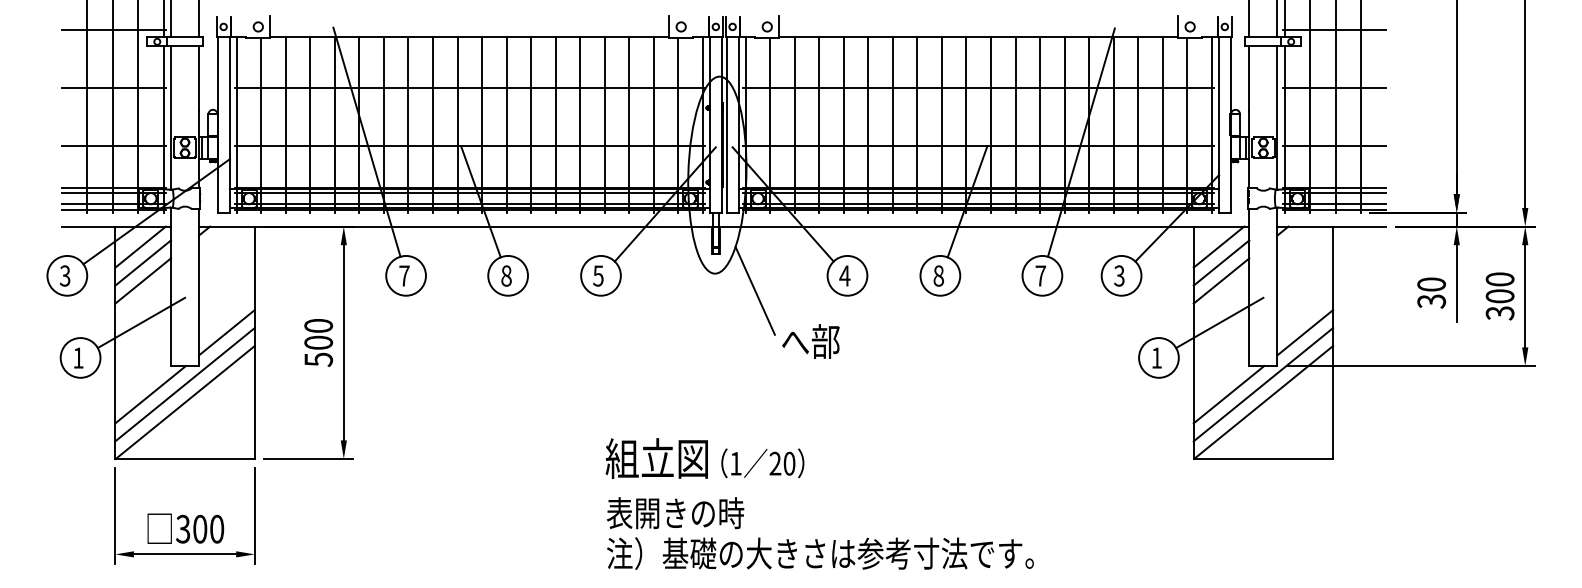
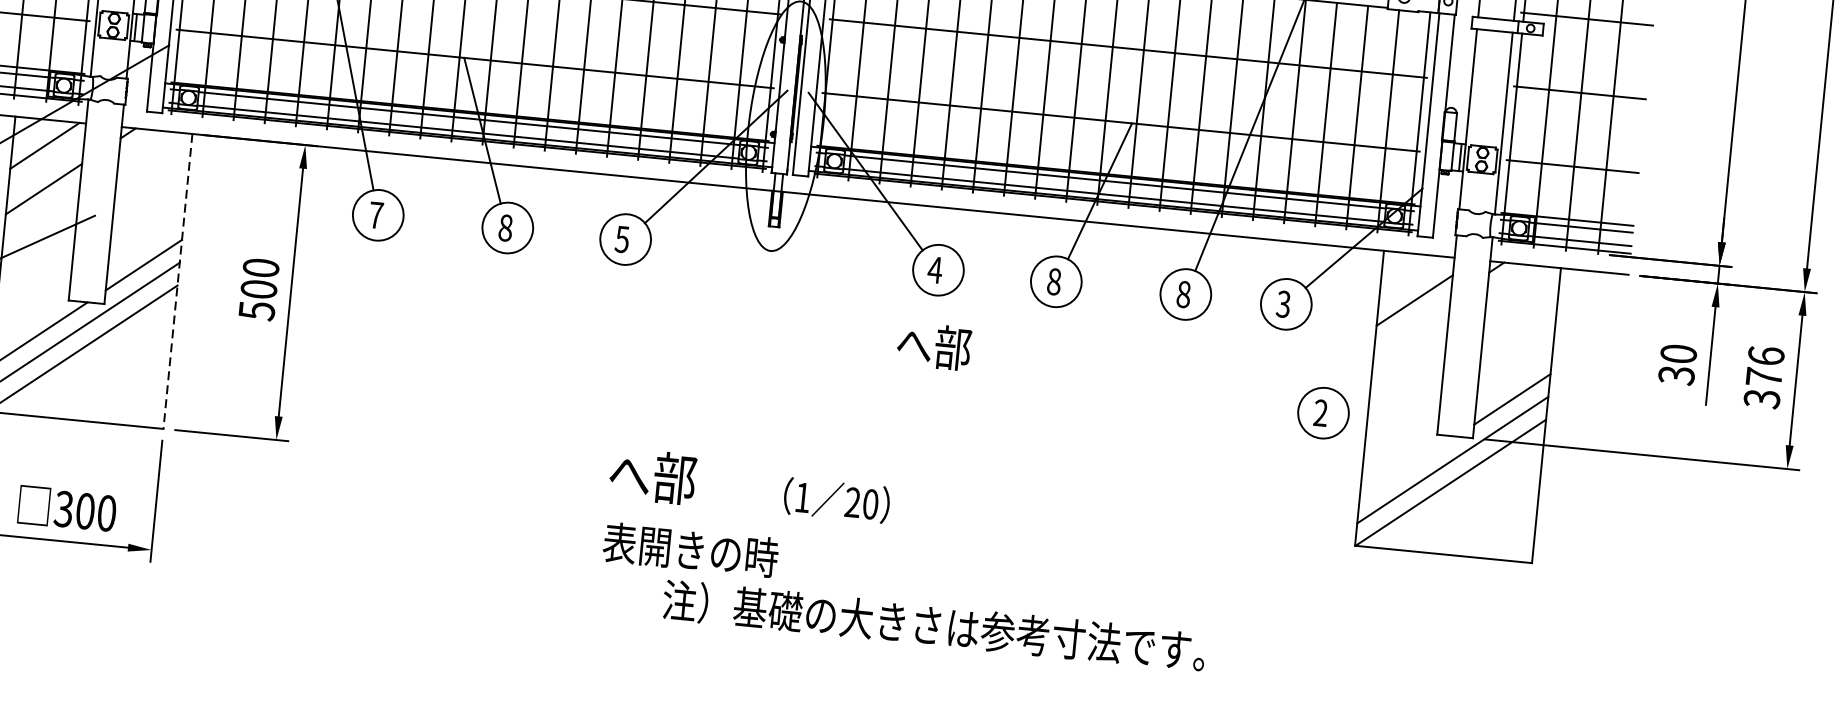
line: (1218, 246) -> (1412, 279), removed
line: (143, 262) -> (46, 165), removed
text: (1040, 275) -> (1183, 293), 7 -> 8
line: (1221, 280) -> (1412, 322), removed
text: (1499, 287) -> (1764, 366), 300 -> 376
line: (754, 290) -> (818, 277), removed
line: (1219, 322) -> (1404, 375), removed
text: (810, 341) -> (933, 346), moved
line: (254, 343) -> (177, 282), solid -> dashed
text: (1156, 357) -> (1320, 412), 1 -> 2
line: (1228, 394) -> (1407, 468), removed
text: (656, 458) -> (673, 478), 組立図 -> へ部
text: (762, 463) -> (836, 500), moved
text: (820, 553) -> (934, 625), moved

